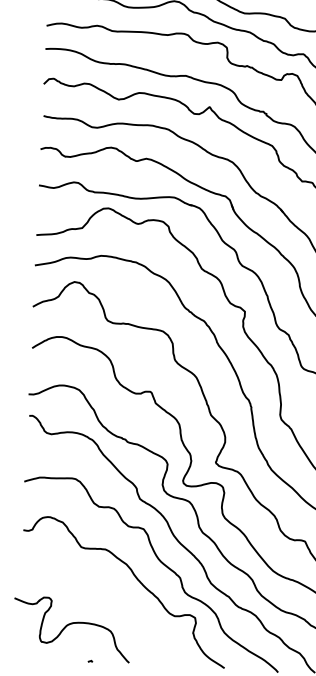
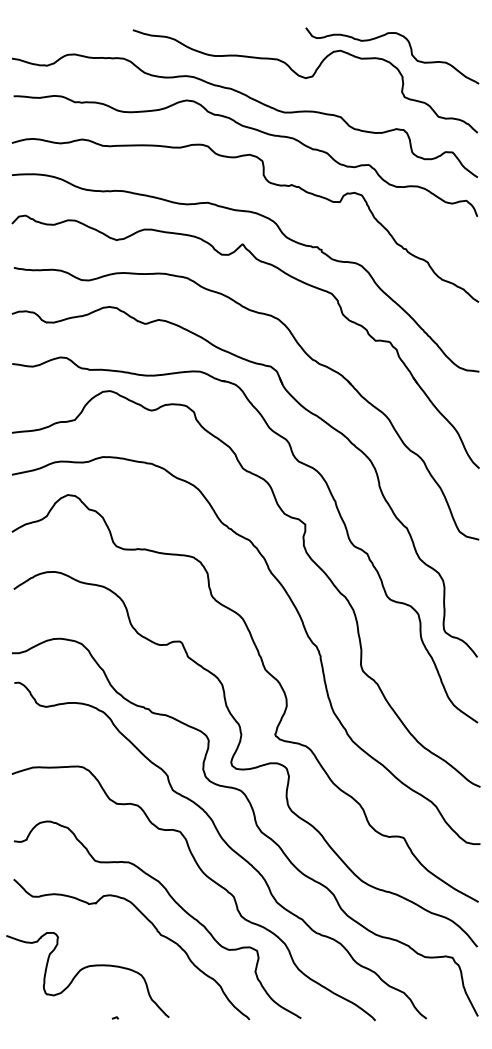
curve: (123, 600) -> (156, 931), added

